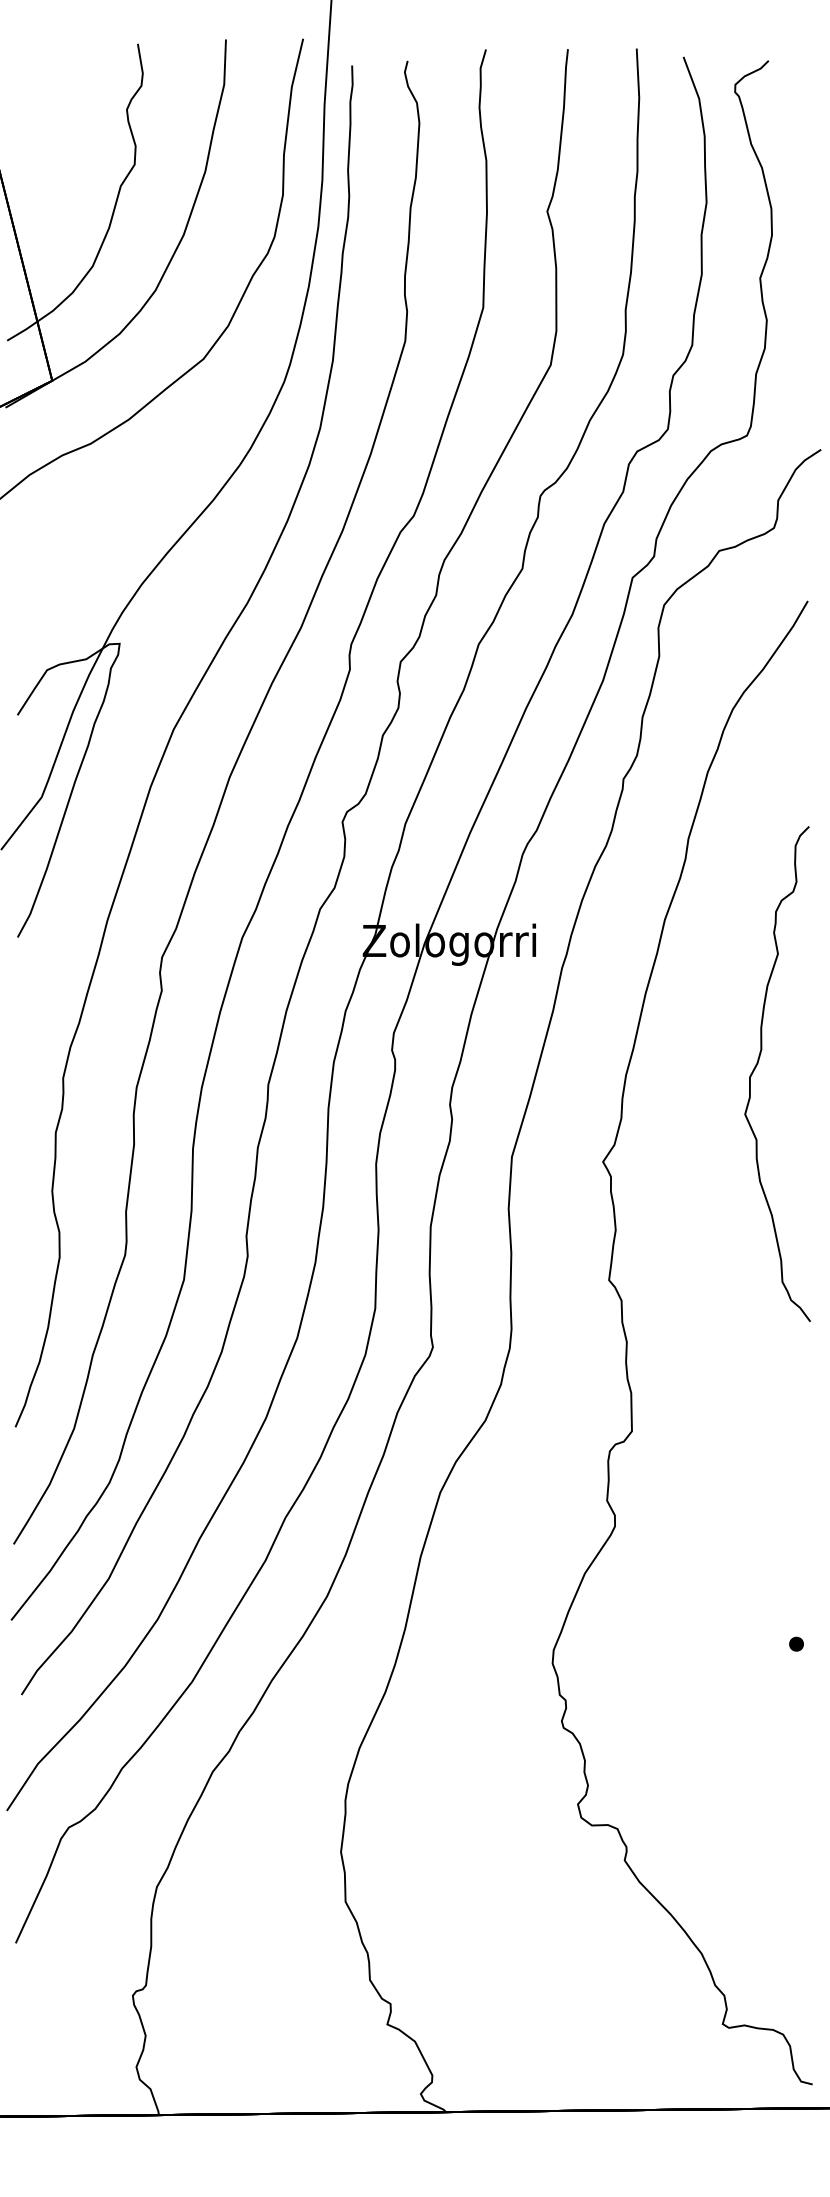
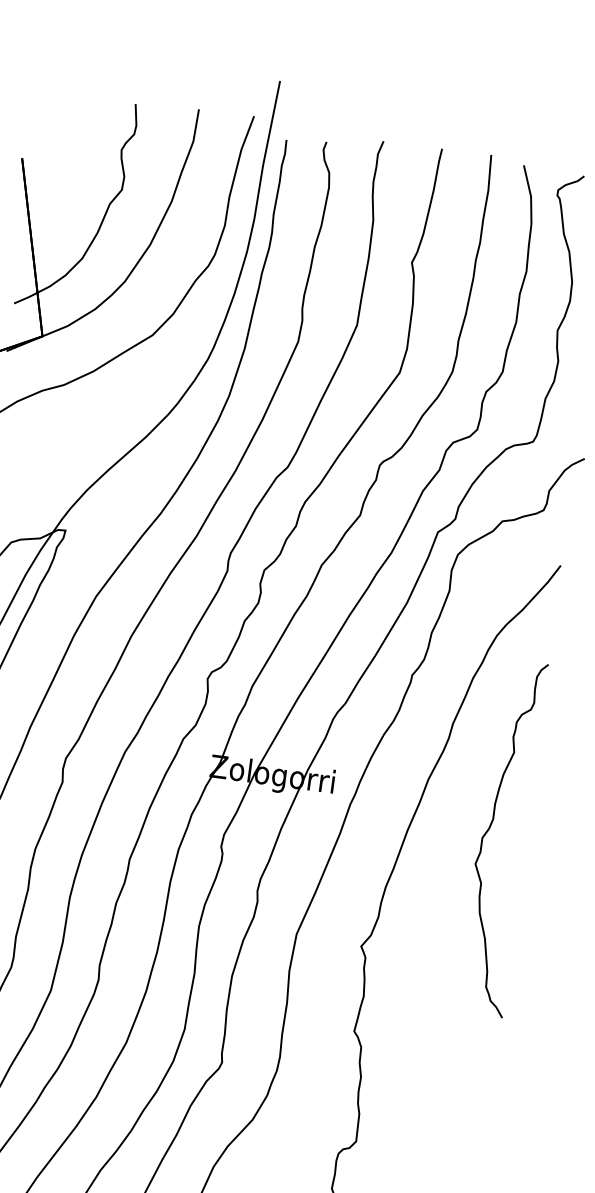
part: (758, 1063) -> (489, 828), moved

